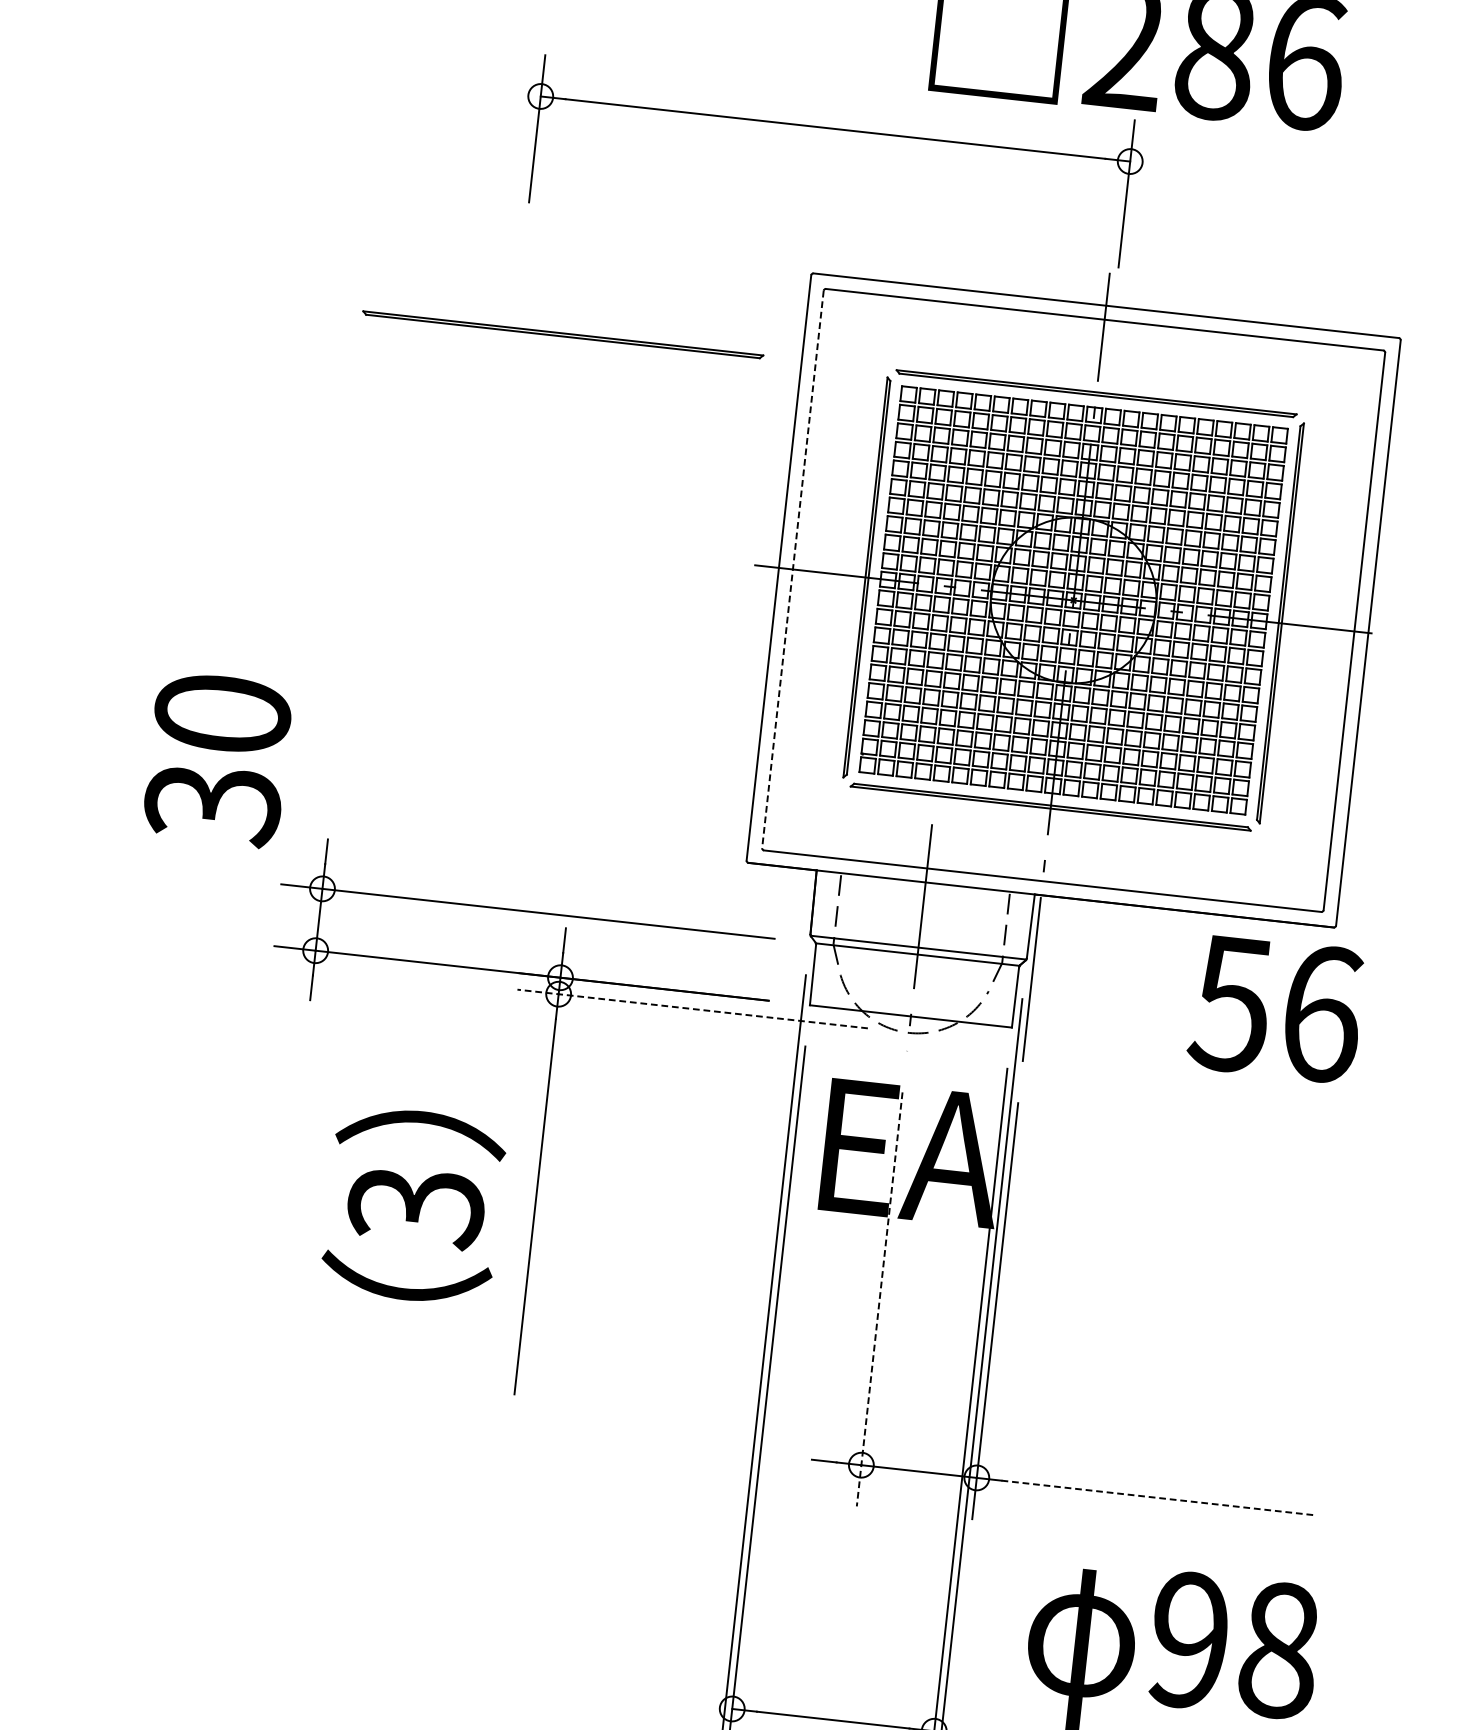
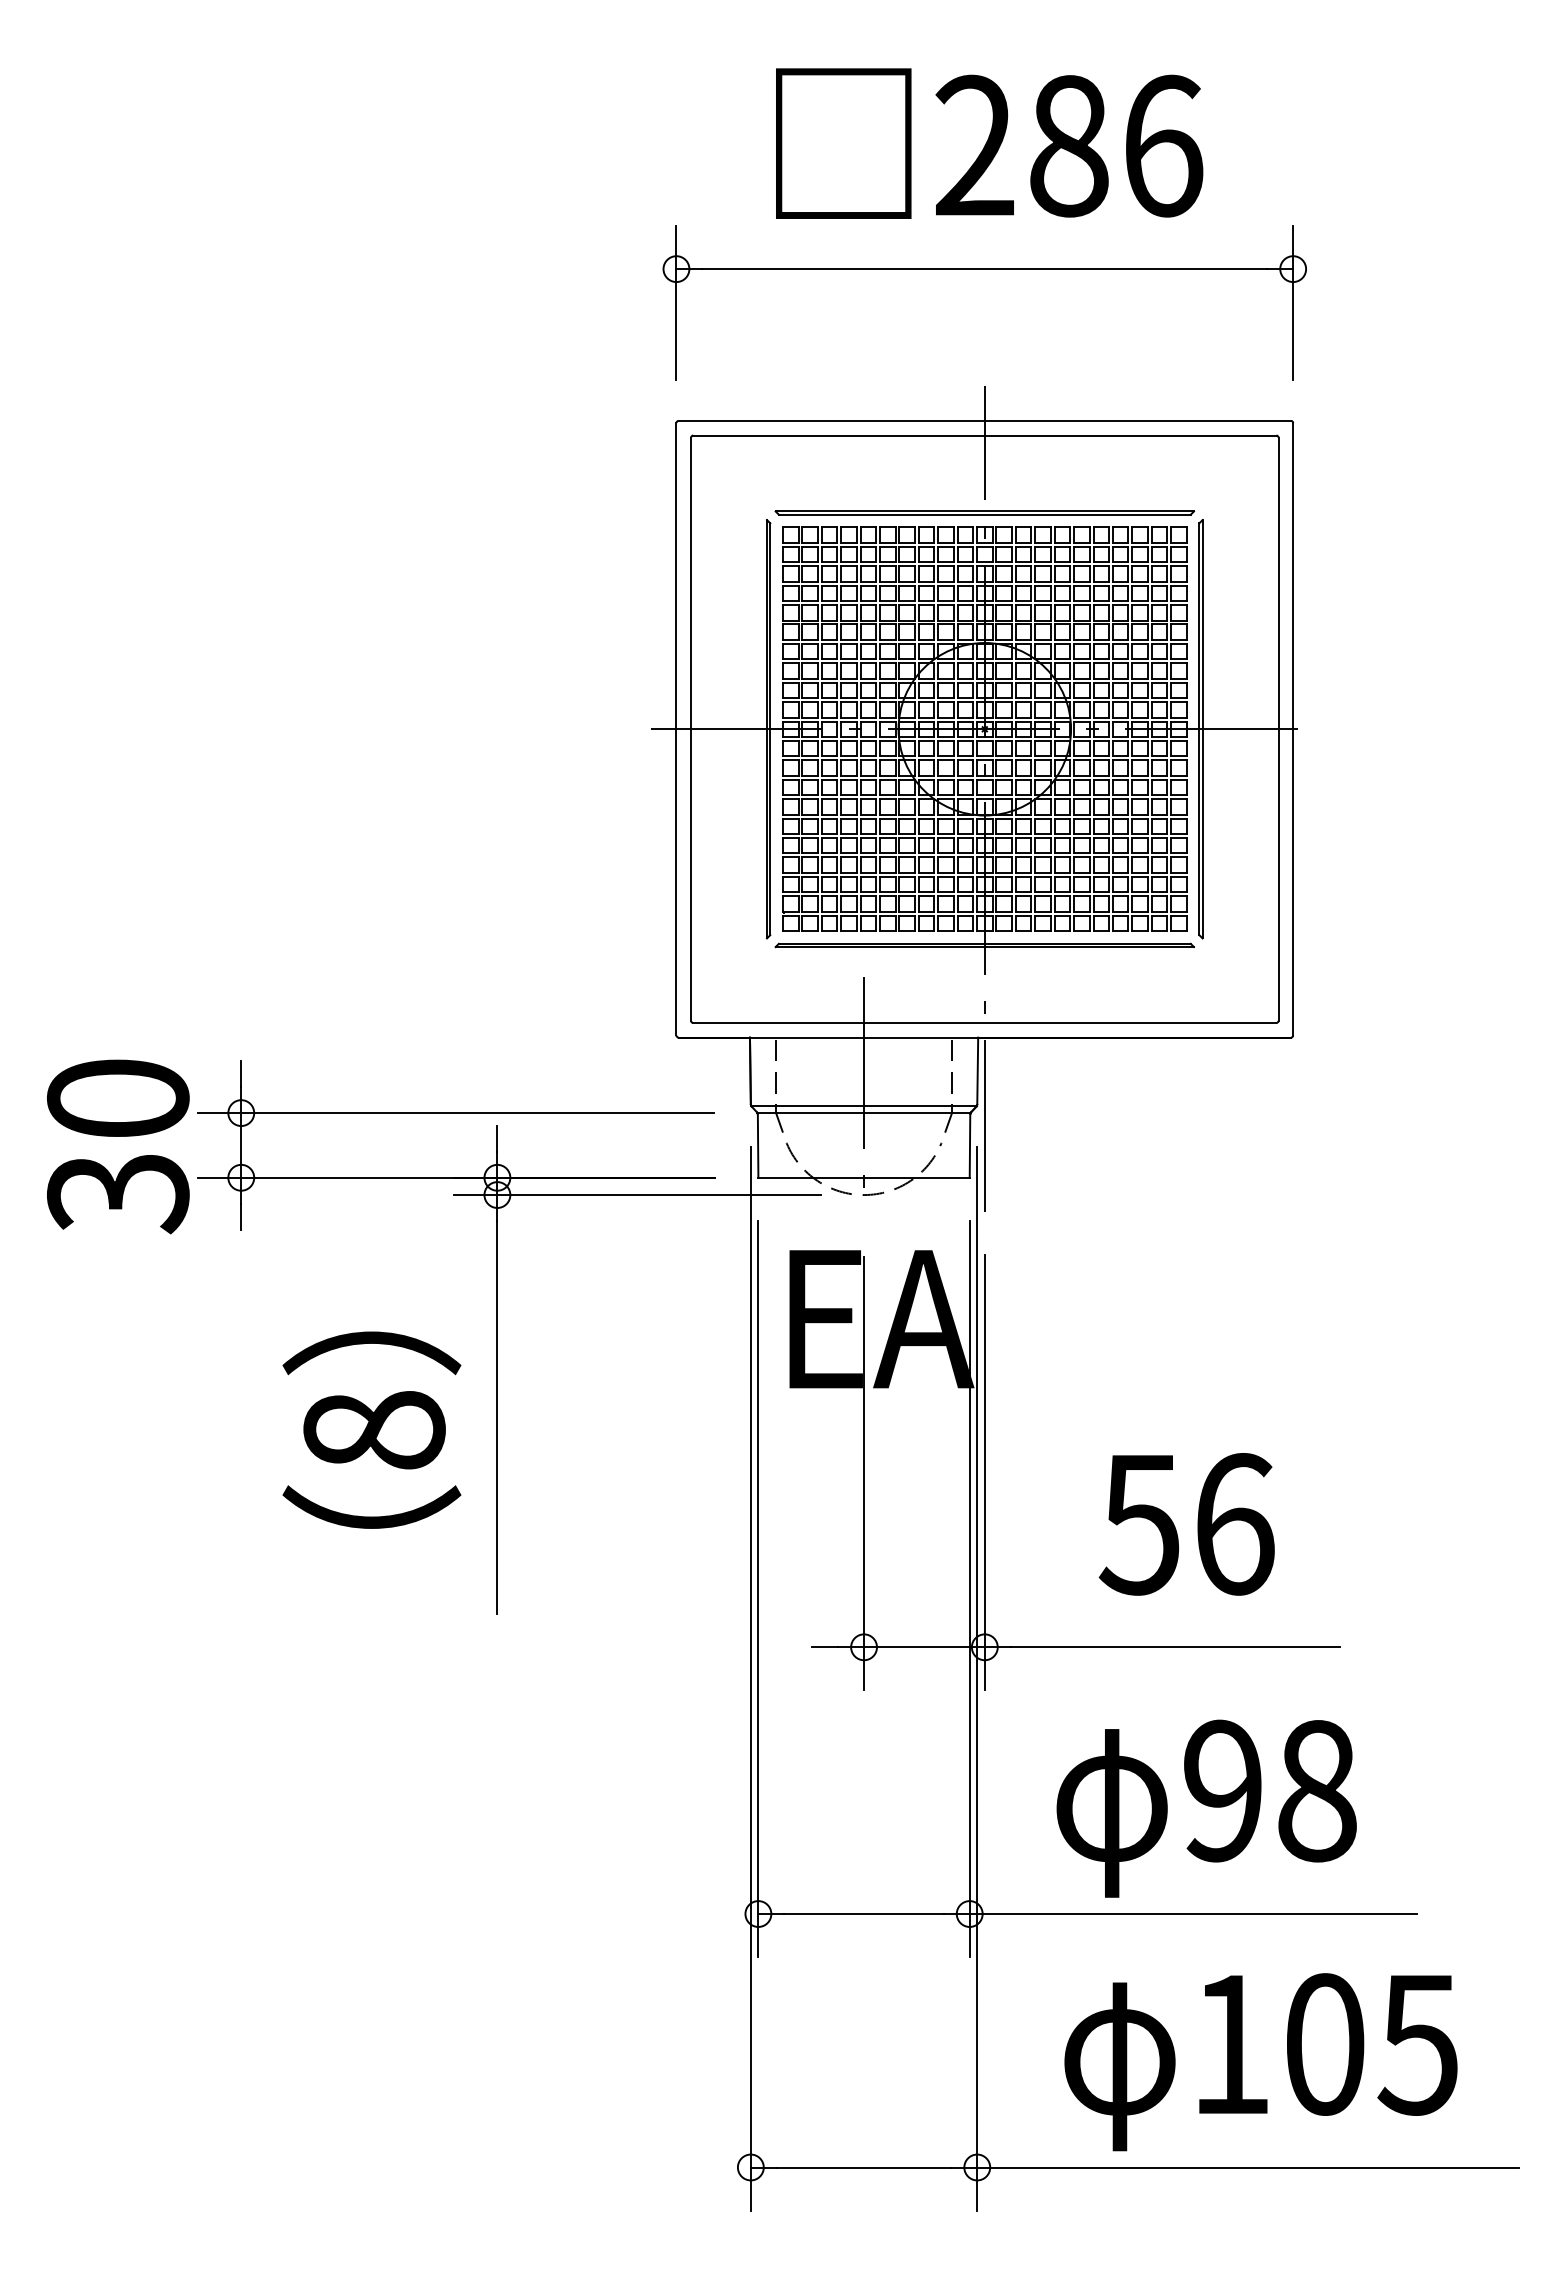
part: (835, 129) -> (984, 269), moved
part: (562, 334) -> (426, 512), removed
line: (793, 569) -> (691, 729), dashed -> solid
text: (217, 759) -> (118, 1146), moved
line: (692, 1009) -> (637, 1195), dashed -> solid
text: (1275, 1009) -> (1186, 1524), moved
text: (416, 1207) -> (374, 1431), 3 -> 8
line: (880, 1299) -> (864, 1473), dashed -> solid
line: (1159, 1498) -> (1175, 1647), dashed -> solid

